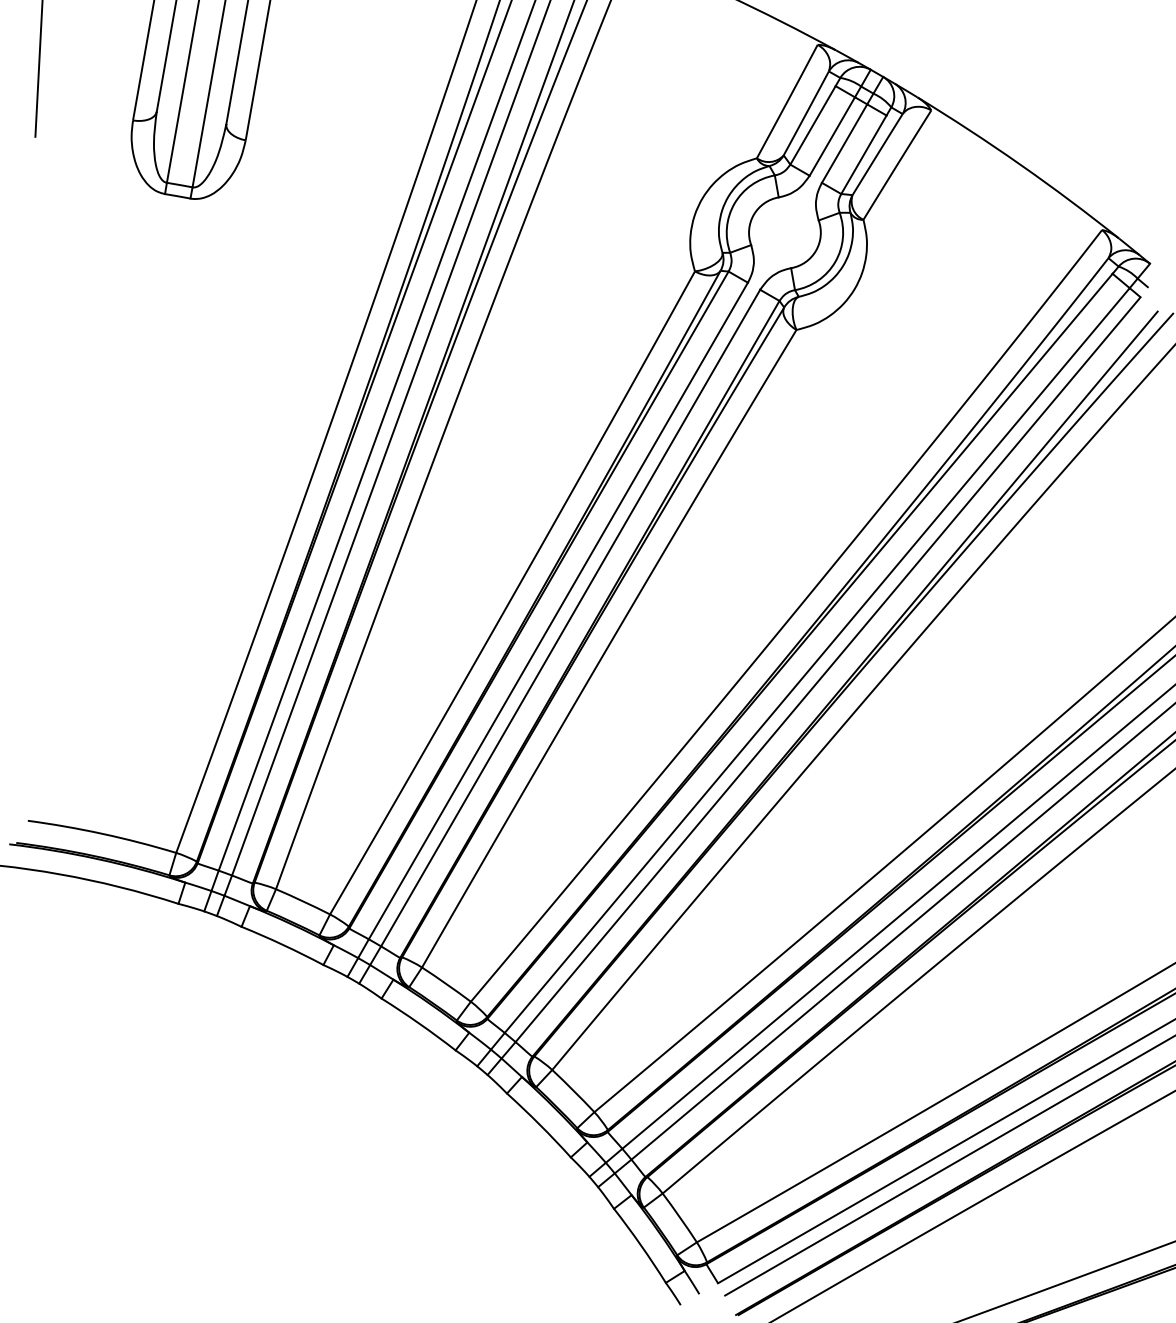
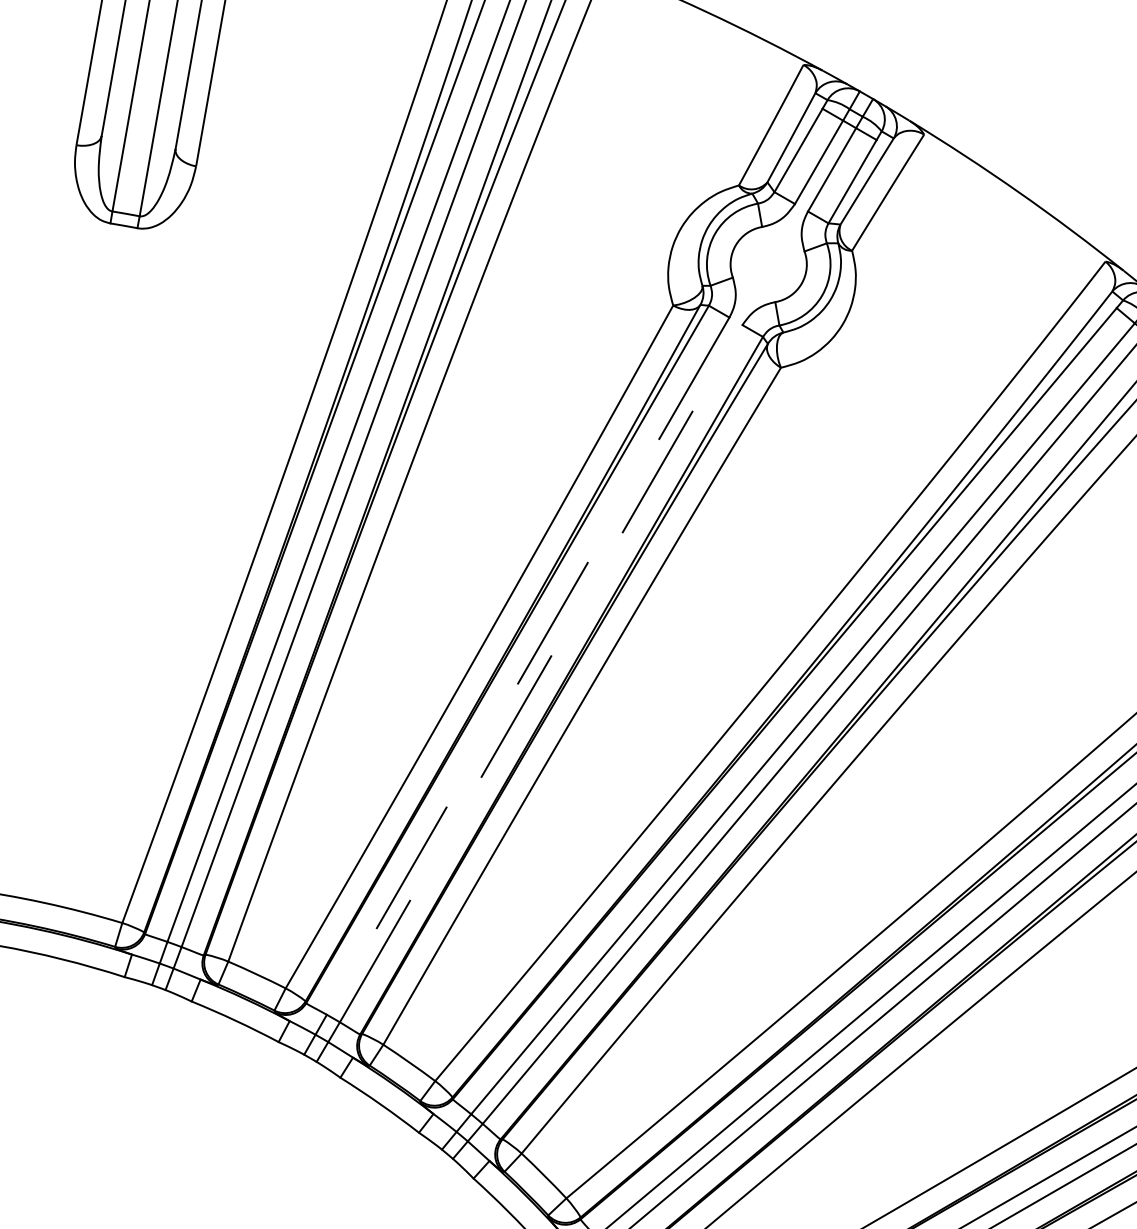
line: (558, 611) -> (528, 666), solid -> dashed
line: (570, 617) -> (541, 673), solid -> dashed

